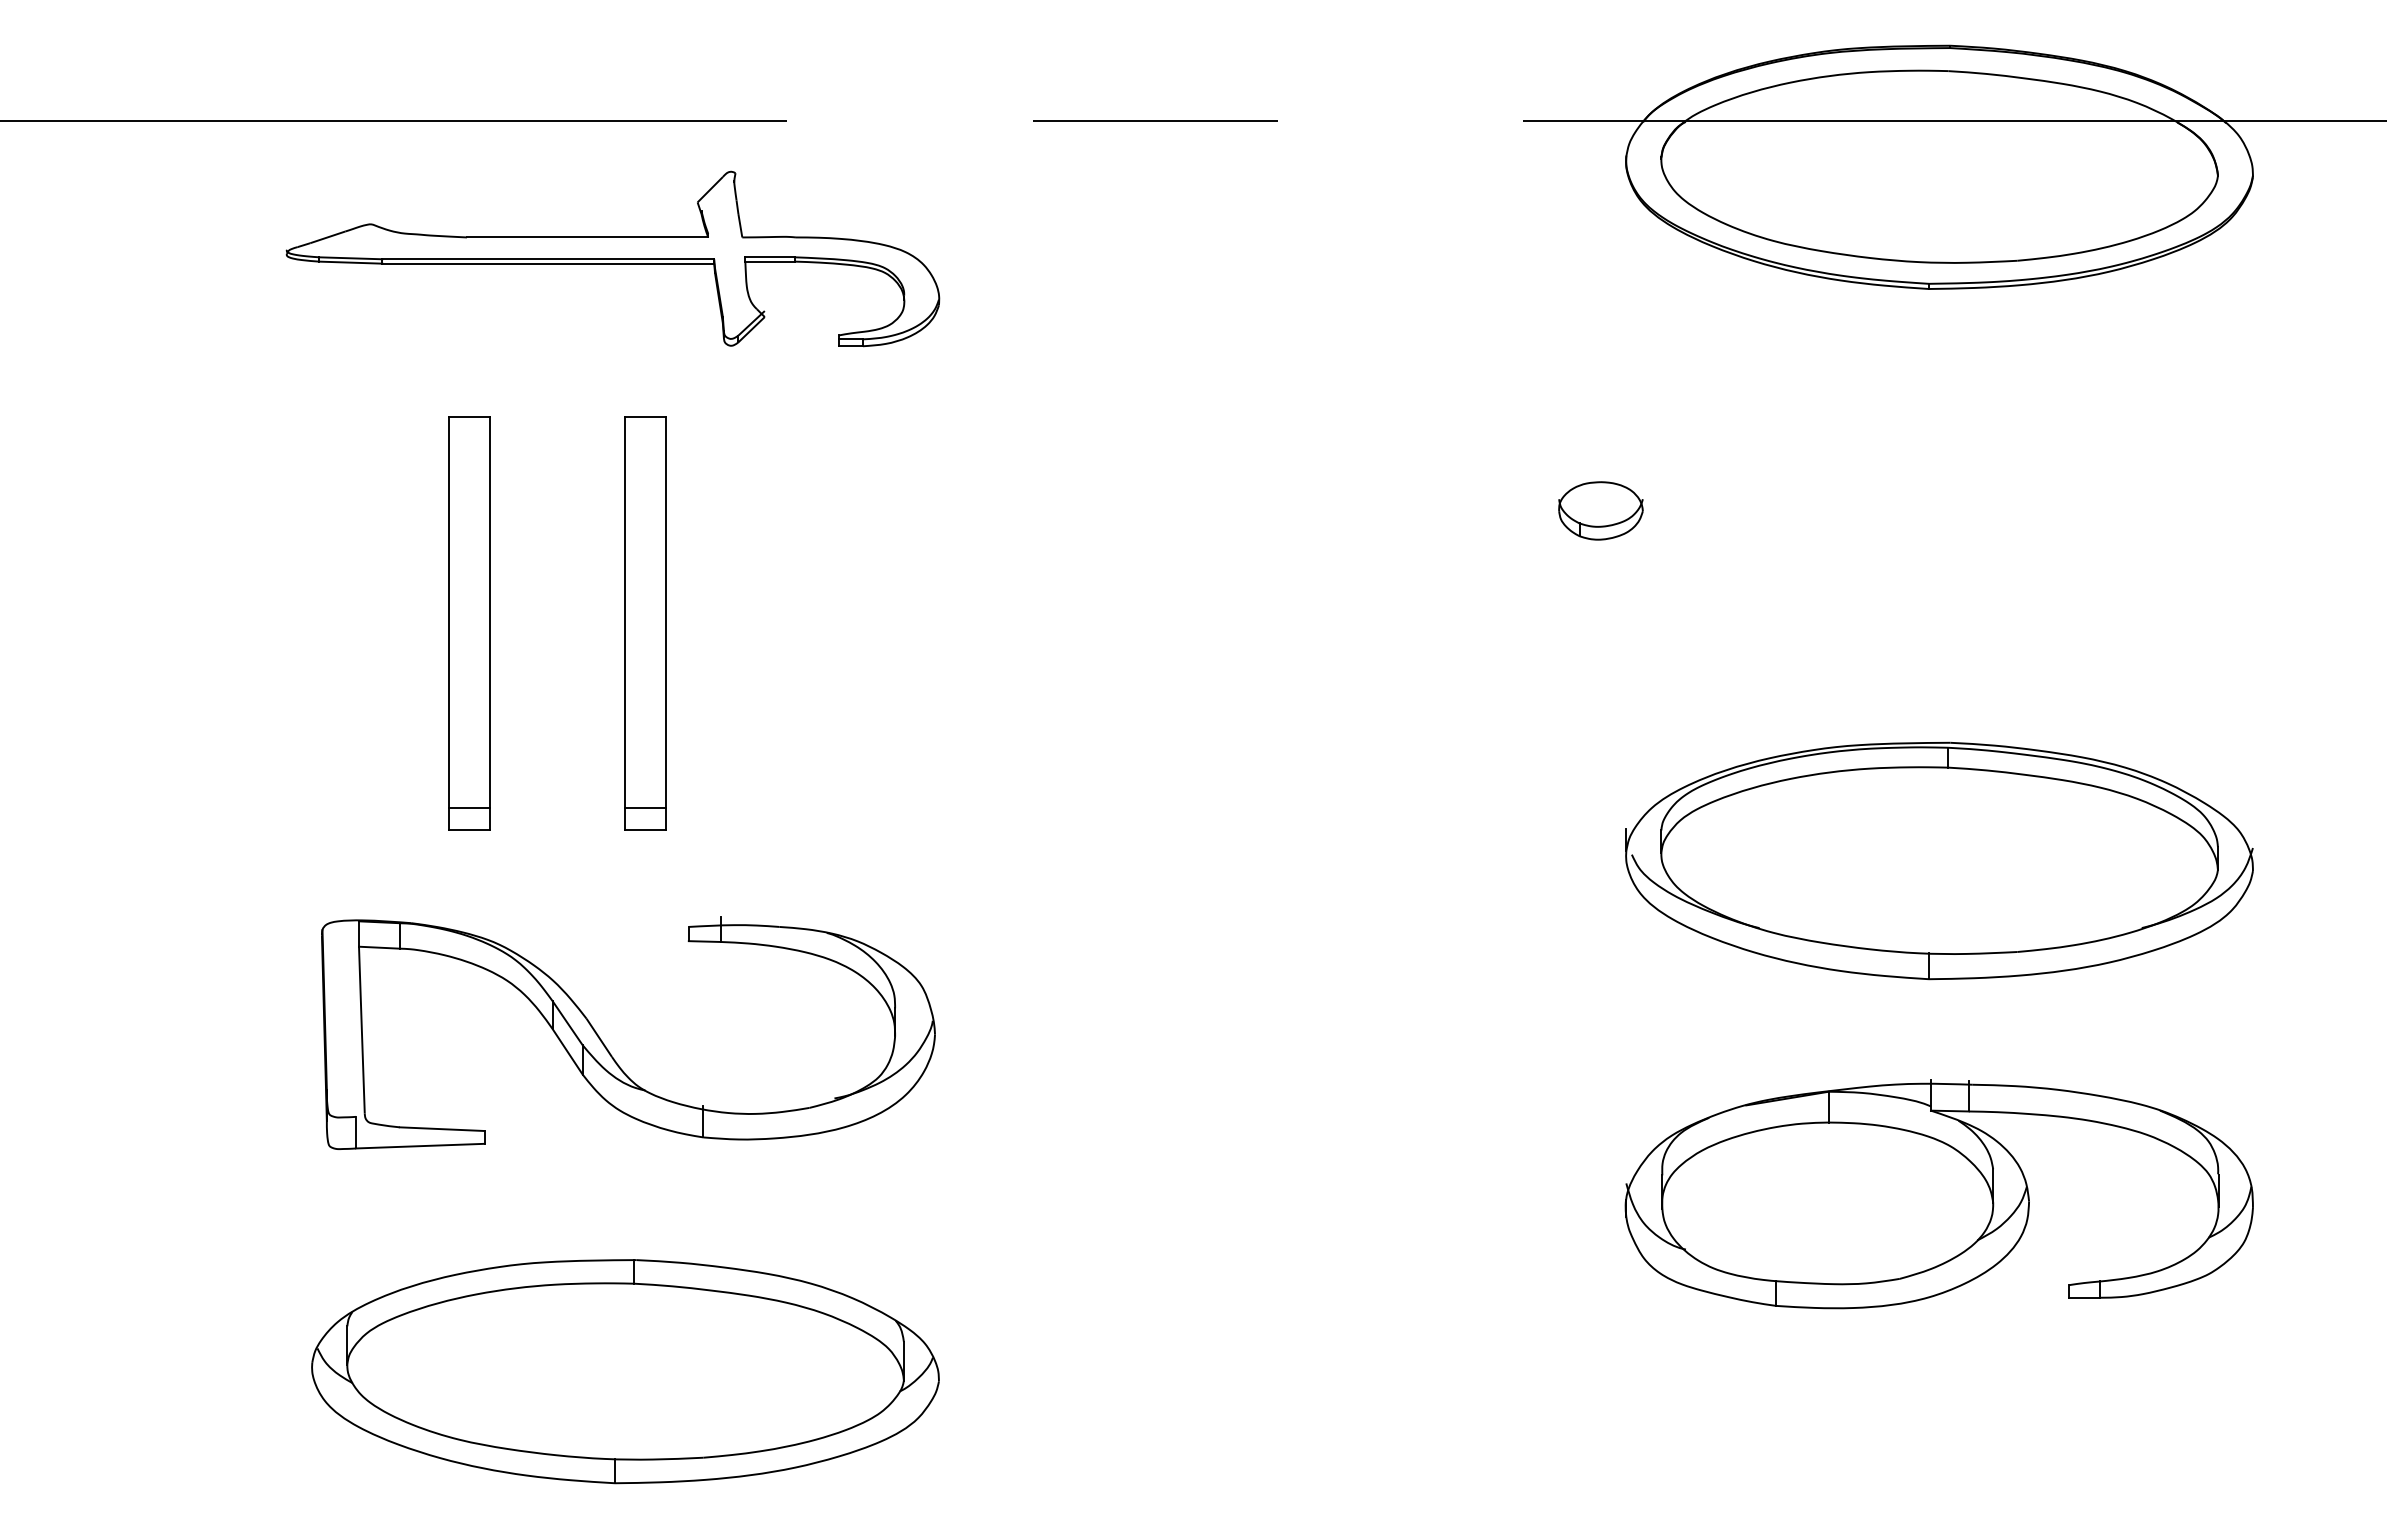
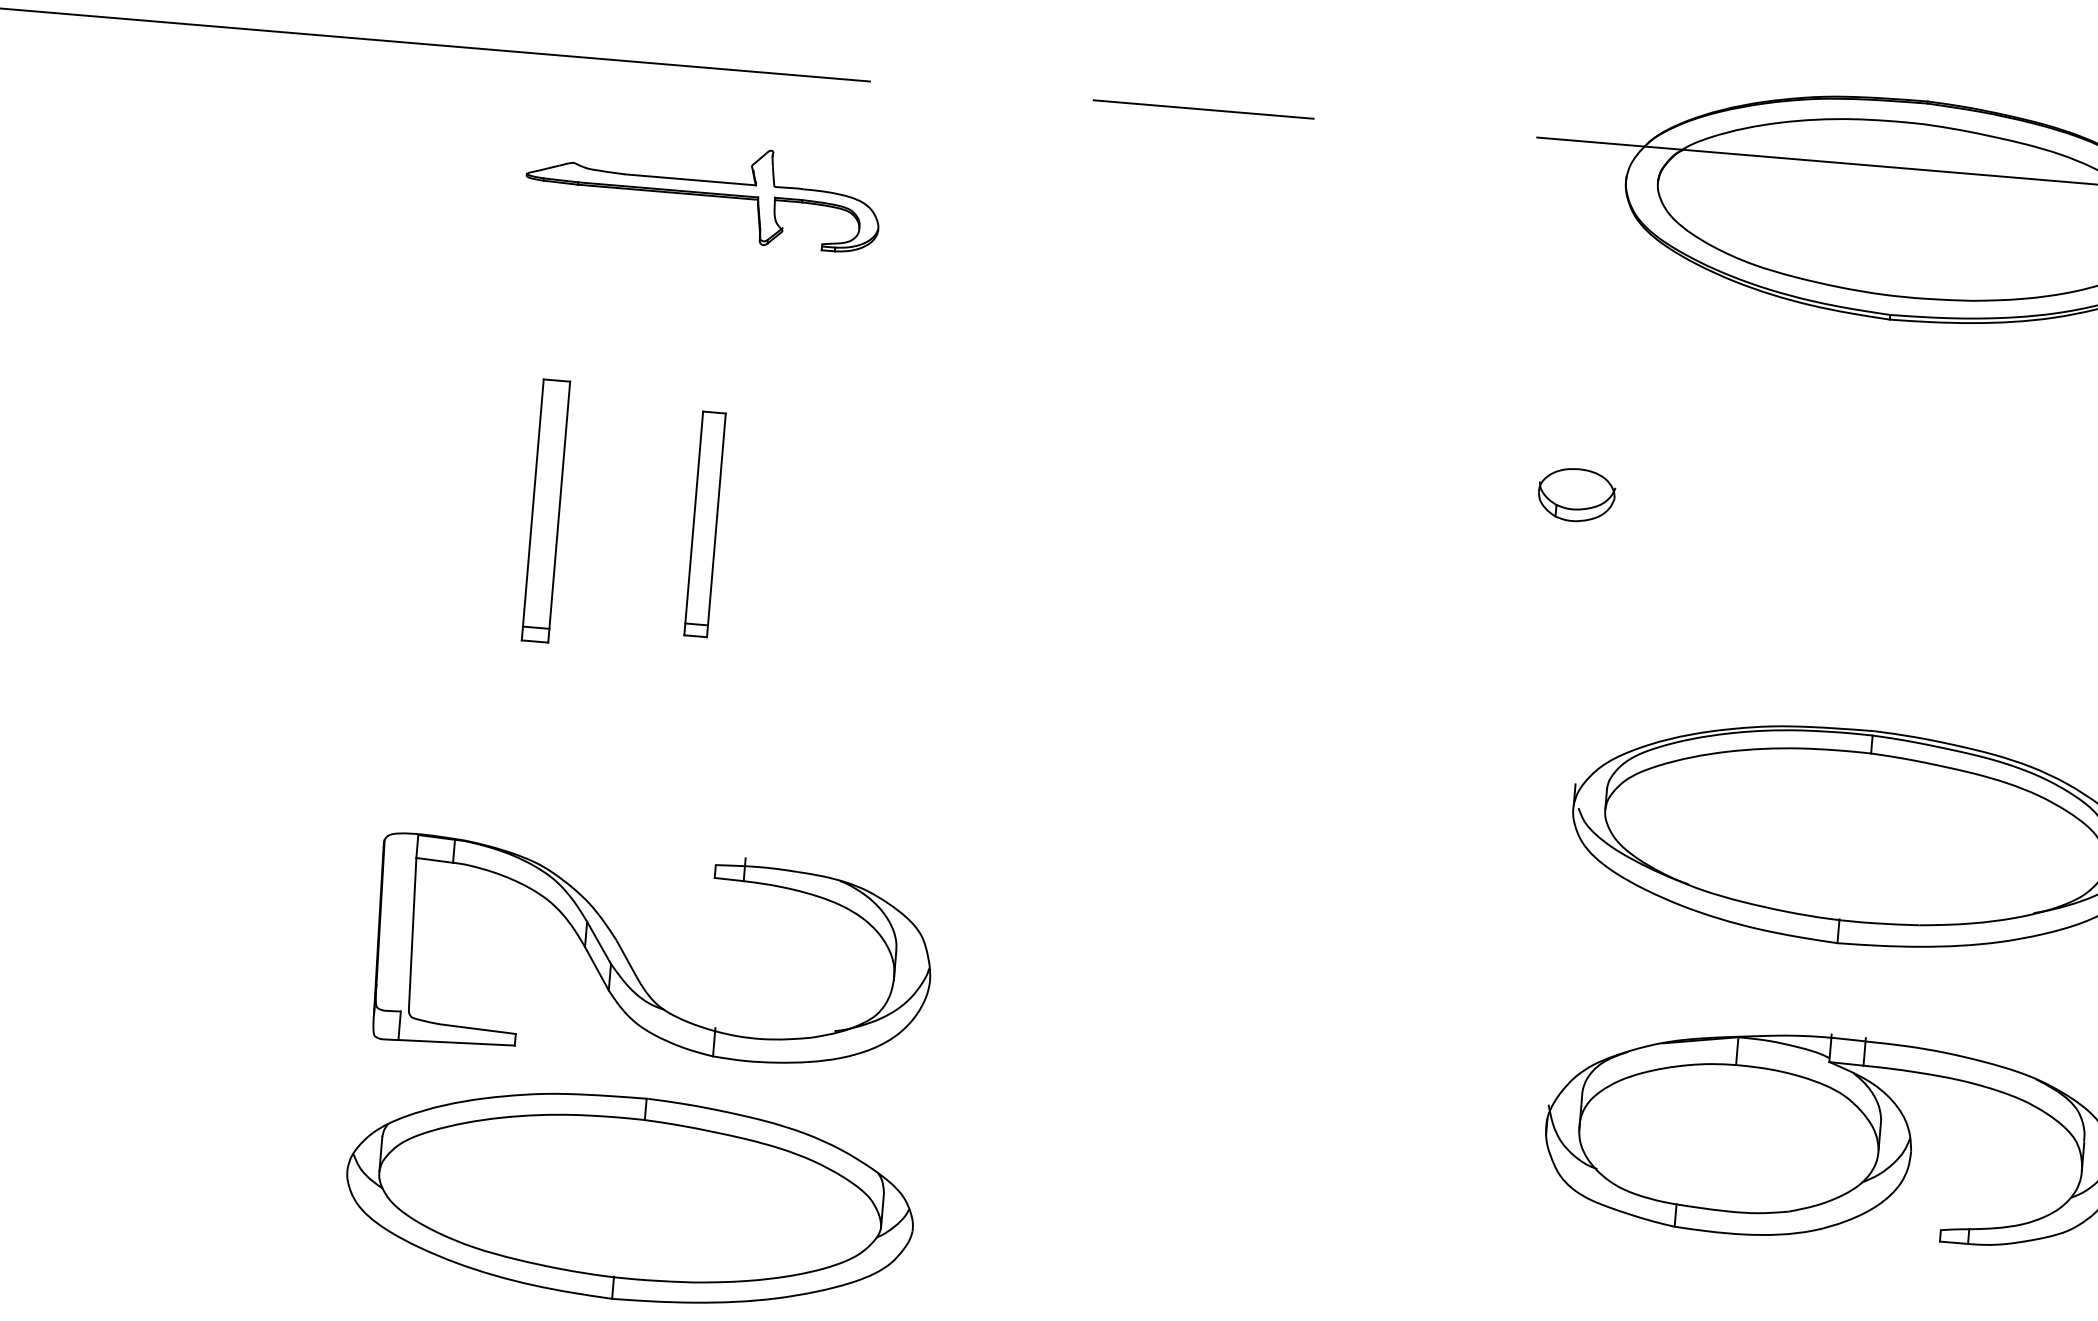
part: (612, 258) -> (702, 192), size x0.6
part: (469, 623) -> (546, 511), size x0.7
part: (645, 623) -> (705, 524), size x0.6
part: (606, 1046) -> (632, 966), moved

